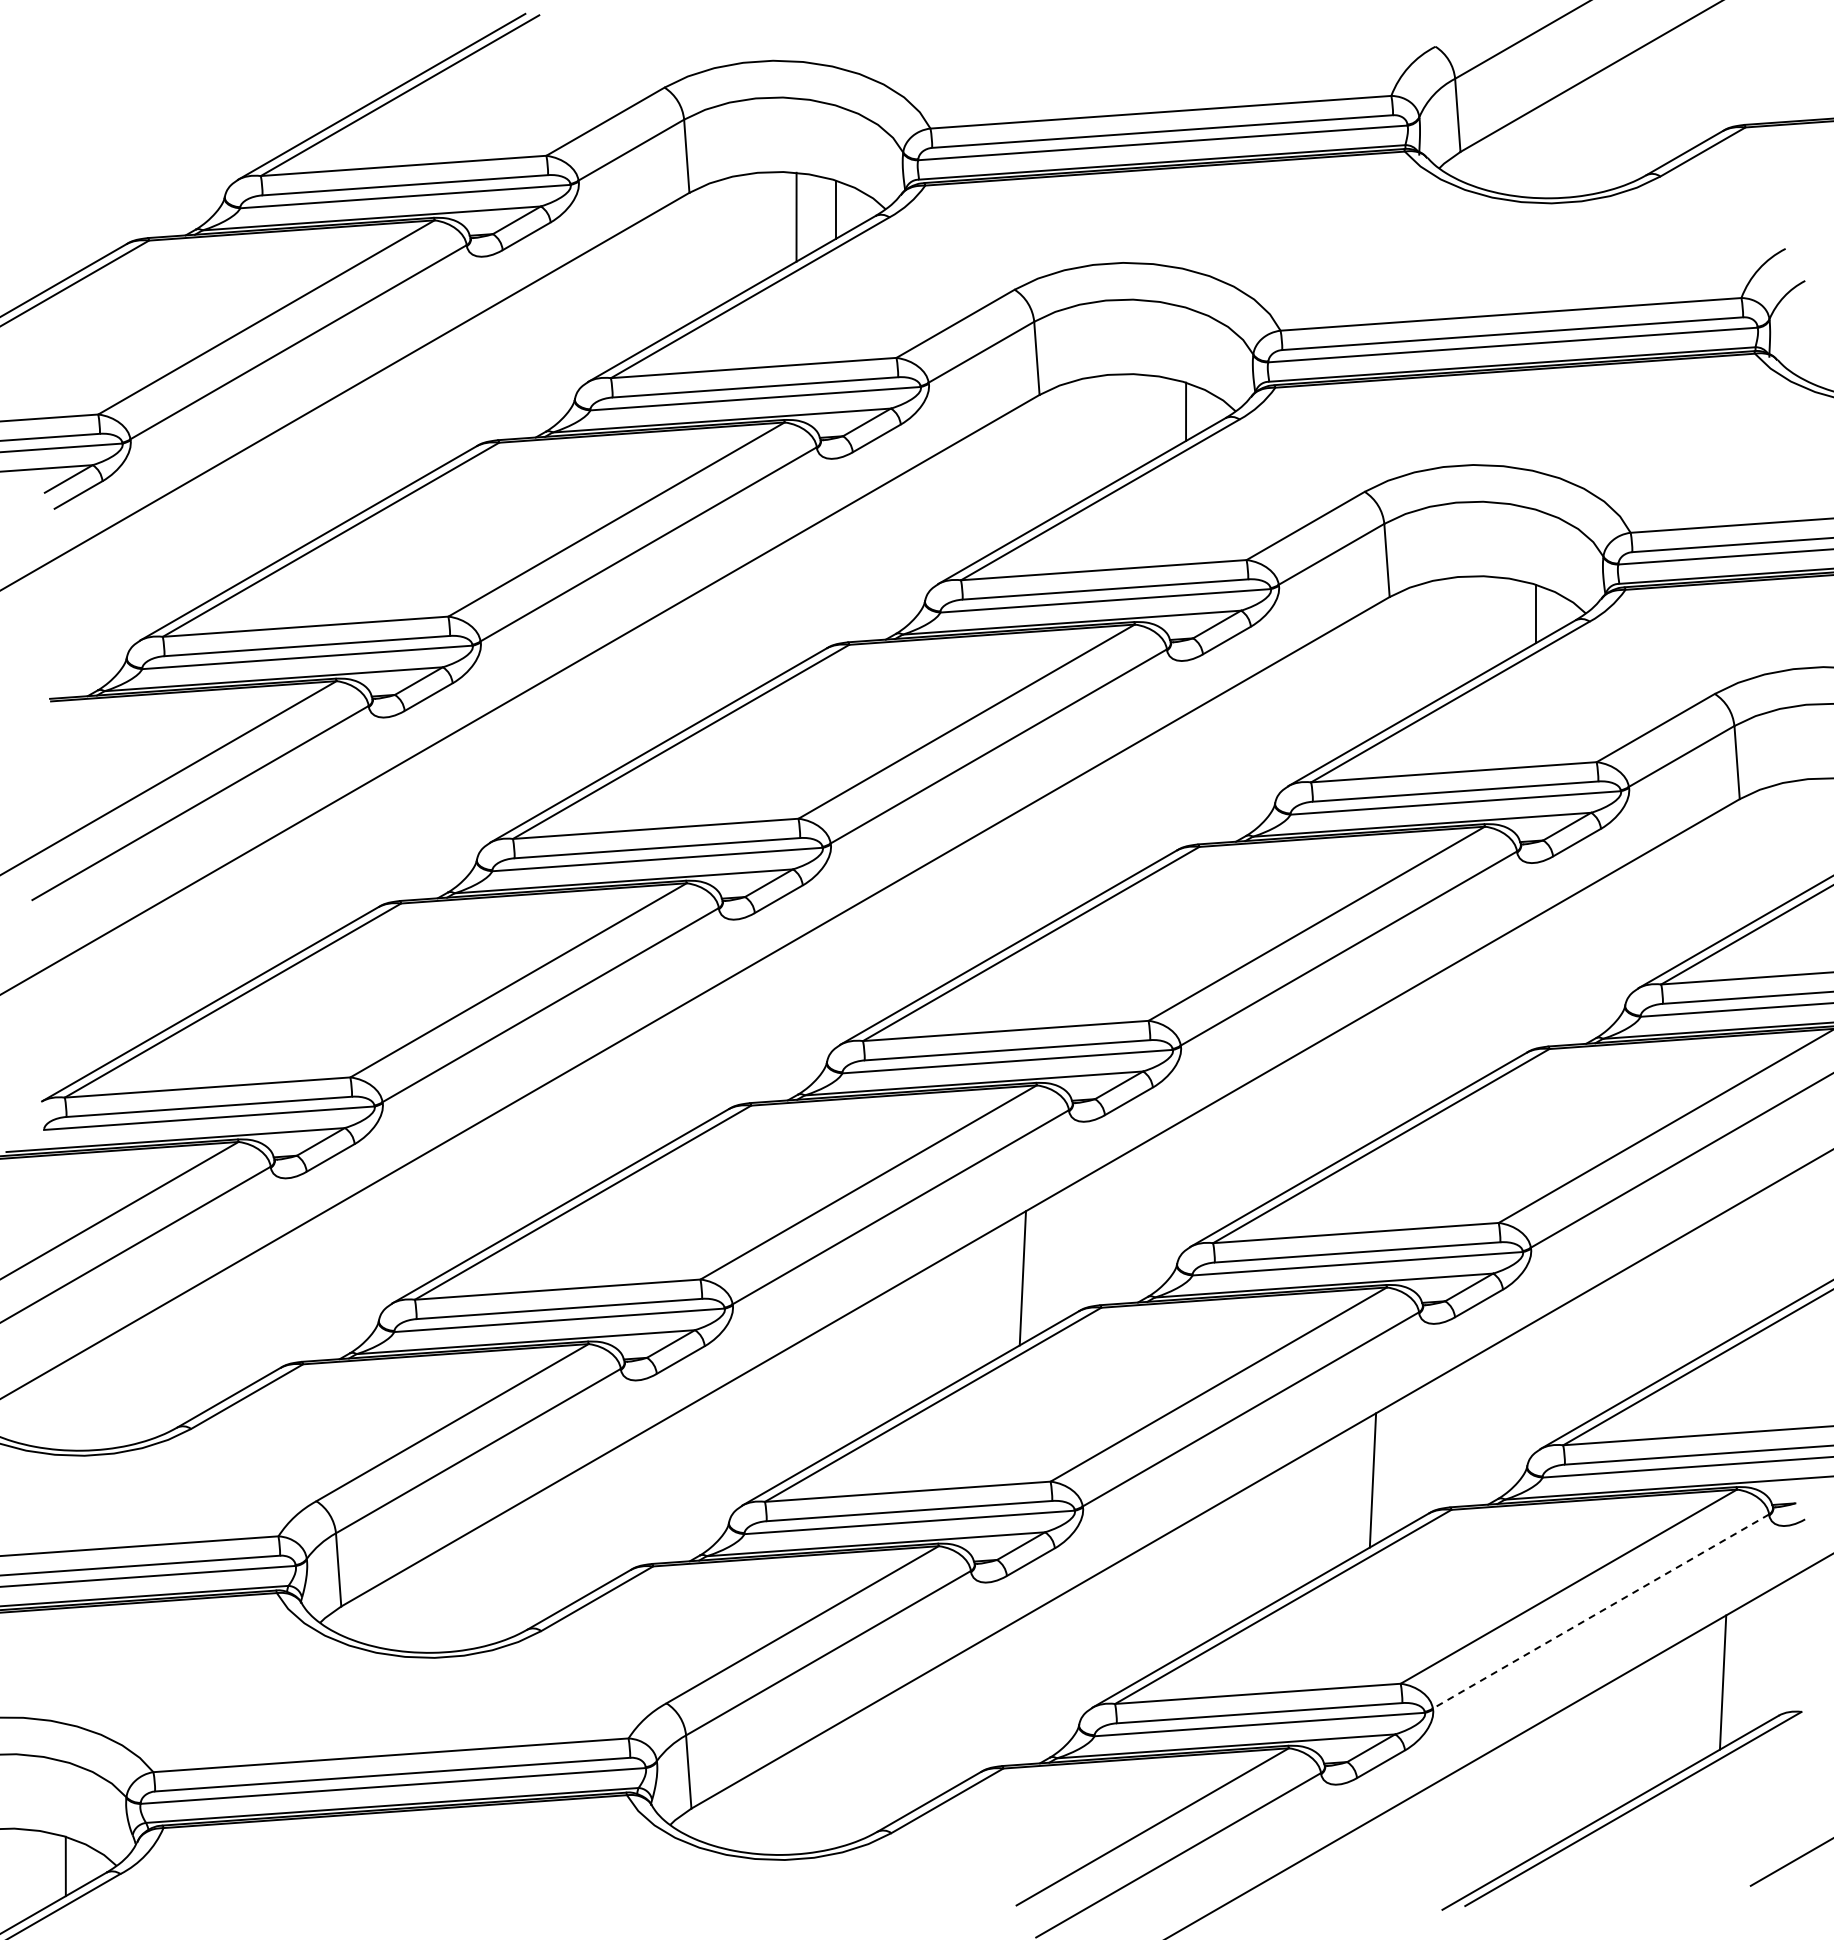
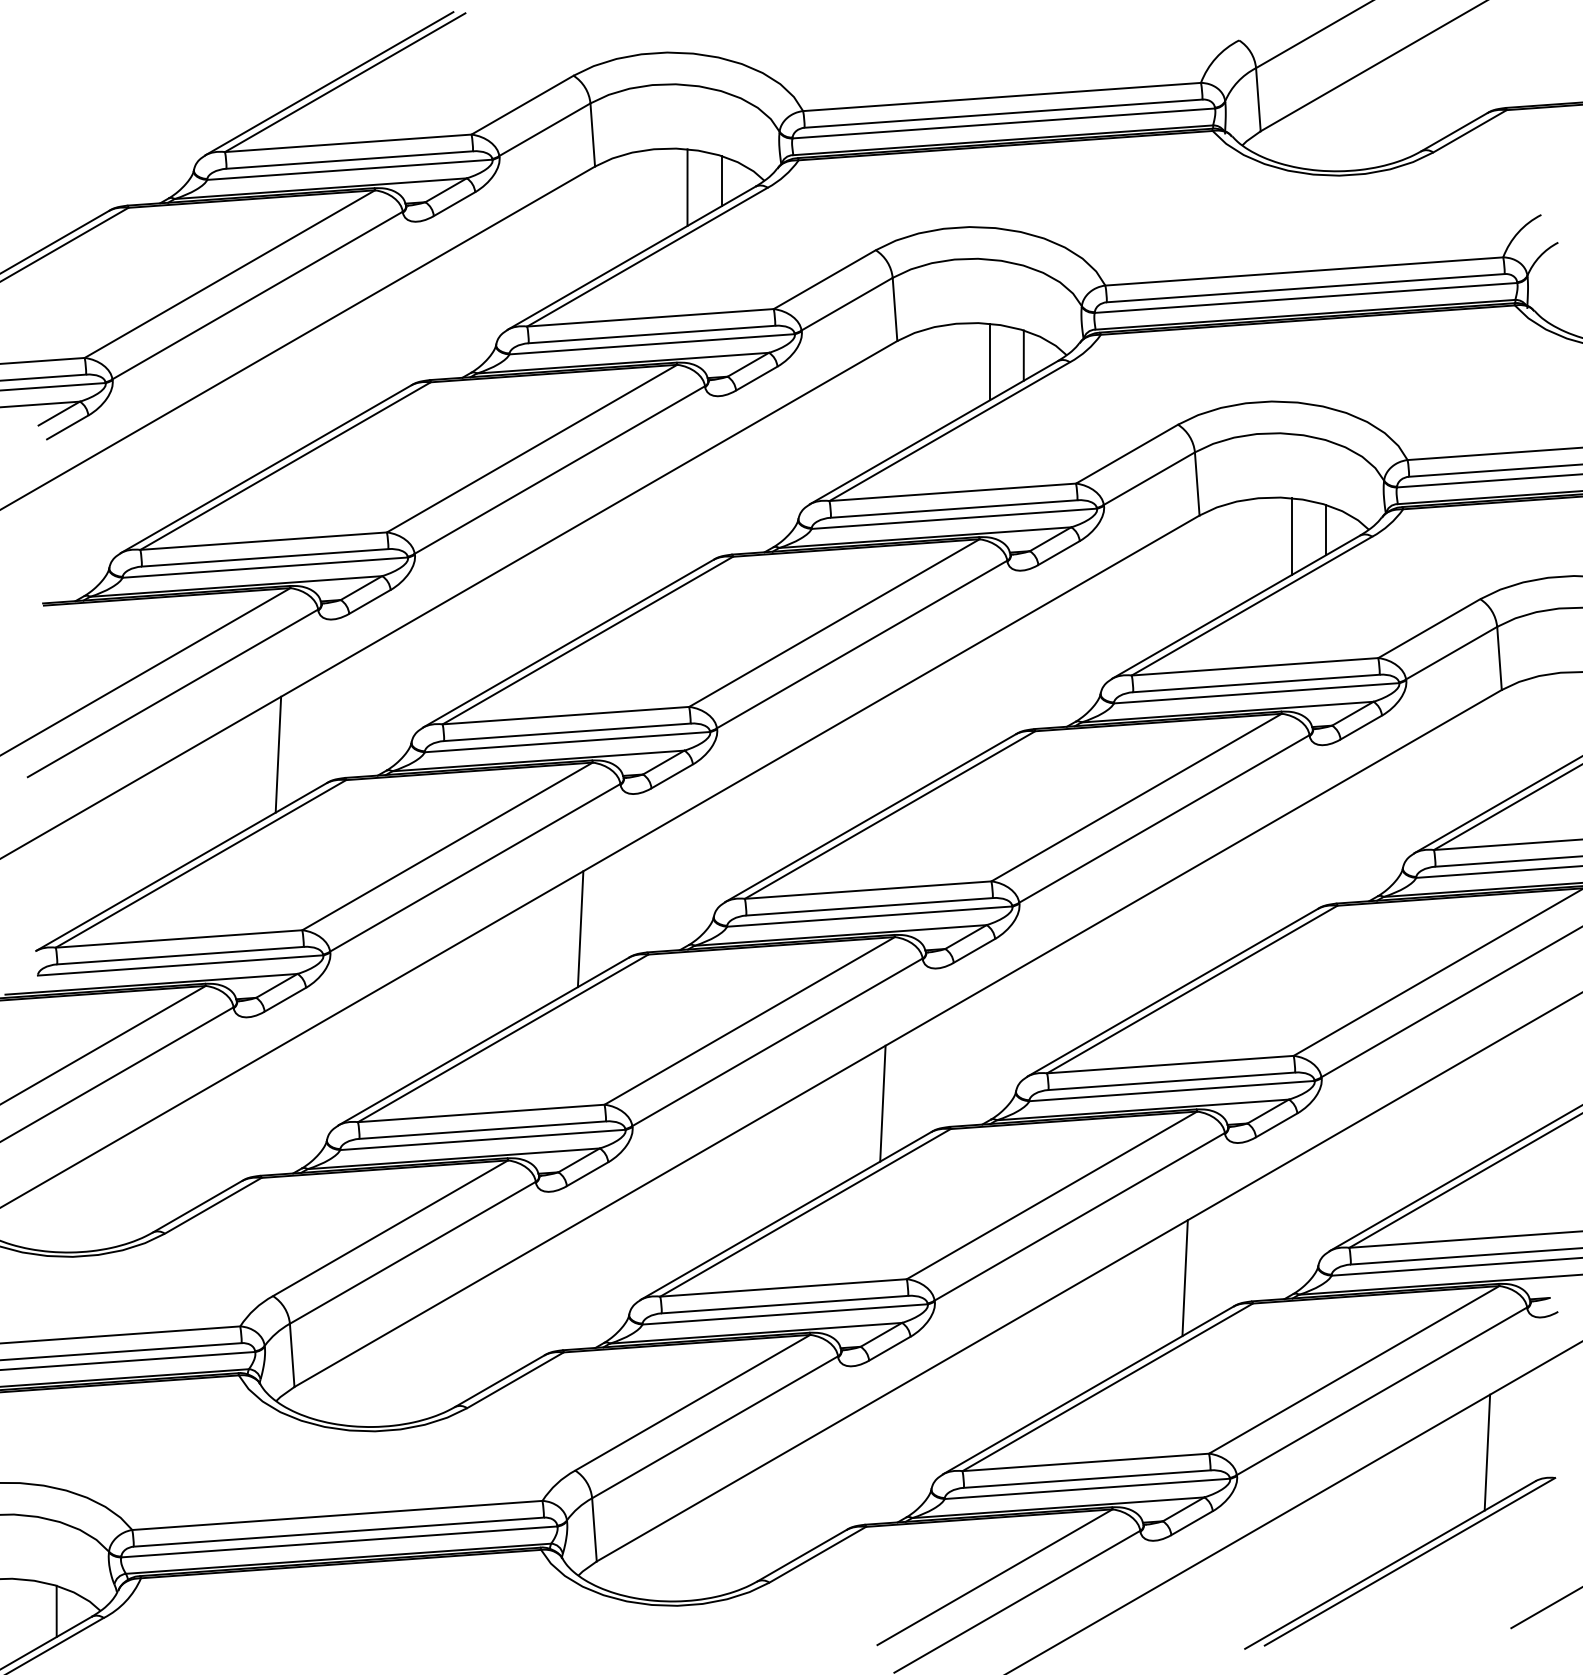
line: (1146, 418) -> (989, 361), added
line: (1496, 621) -> (1291, 536), added
line: (322, 874) -> (278, 755), added
line: (672, 1076) -> (580, 929), added
line: (1600, 1611) -> (1381, 1391), dashed -> solid

